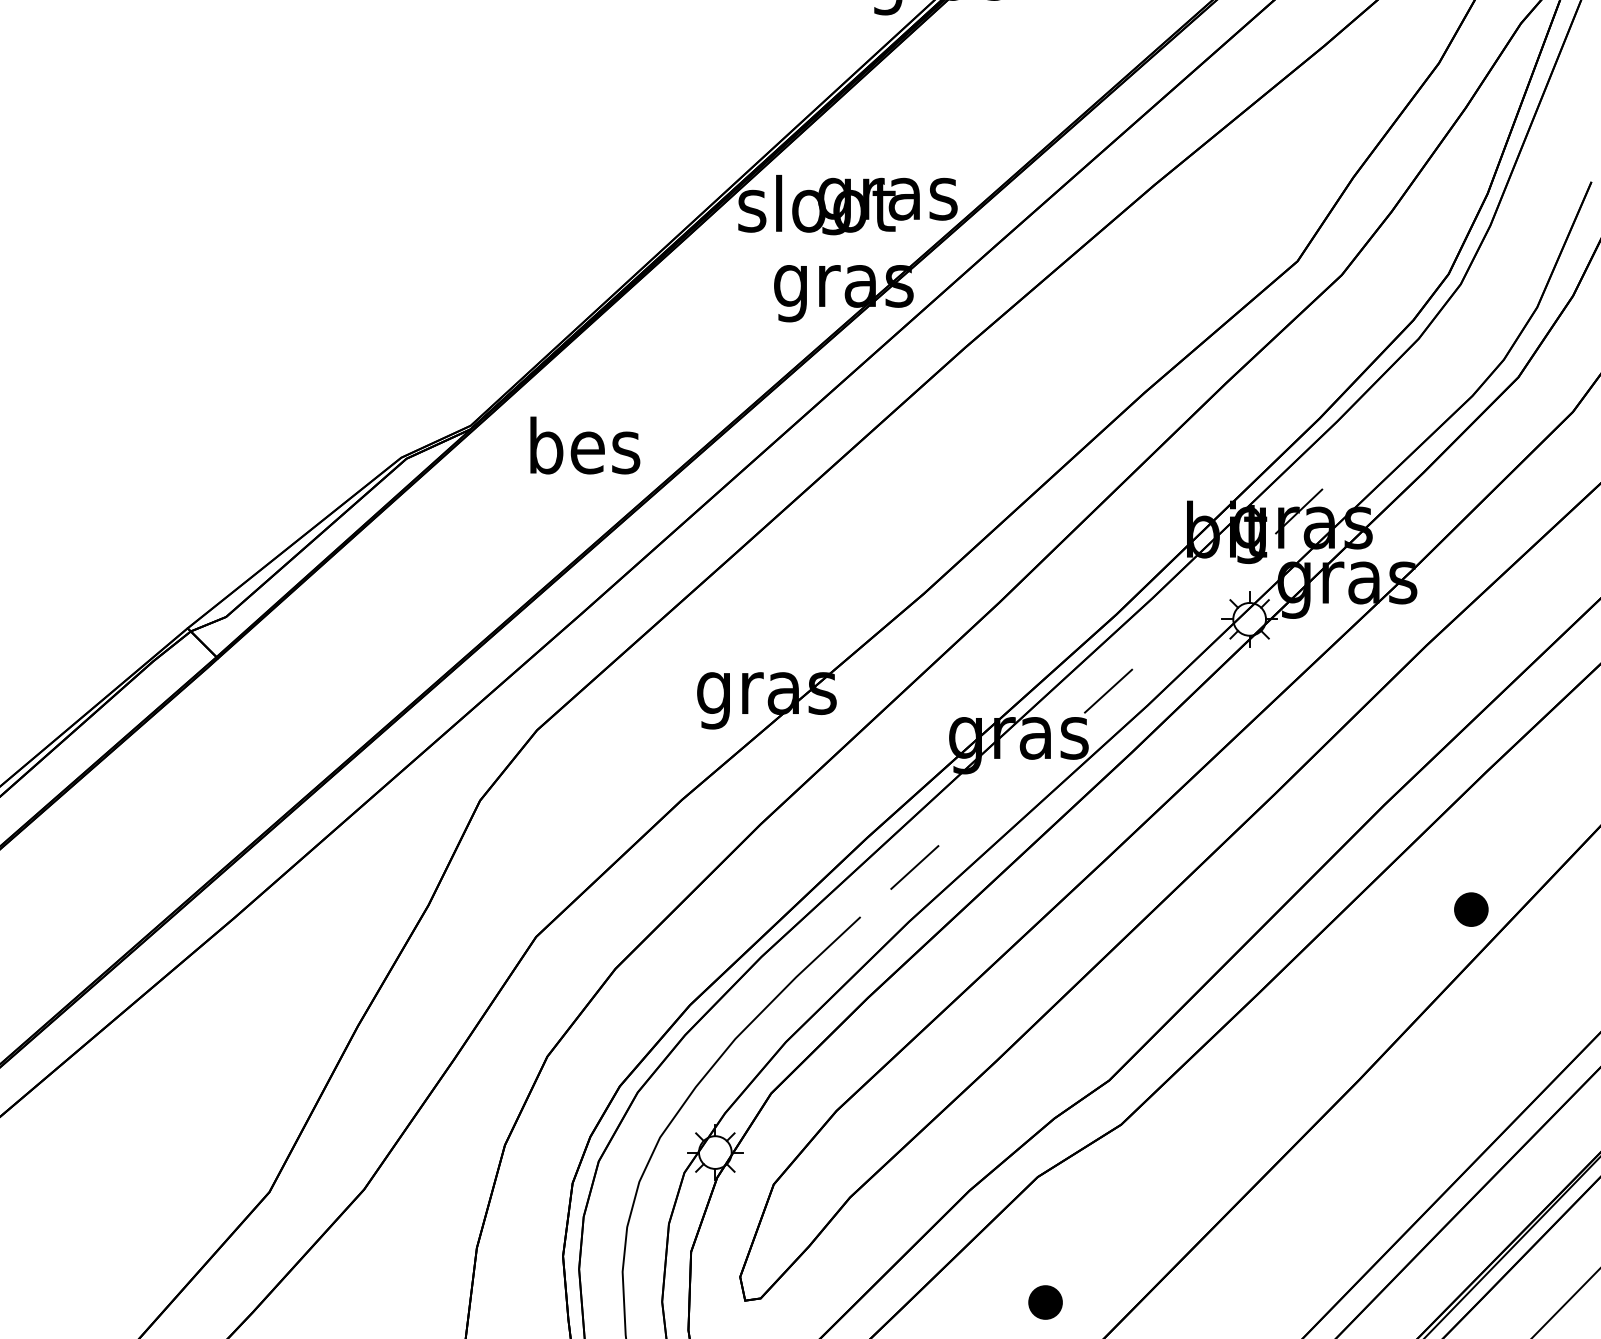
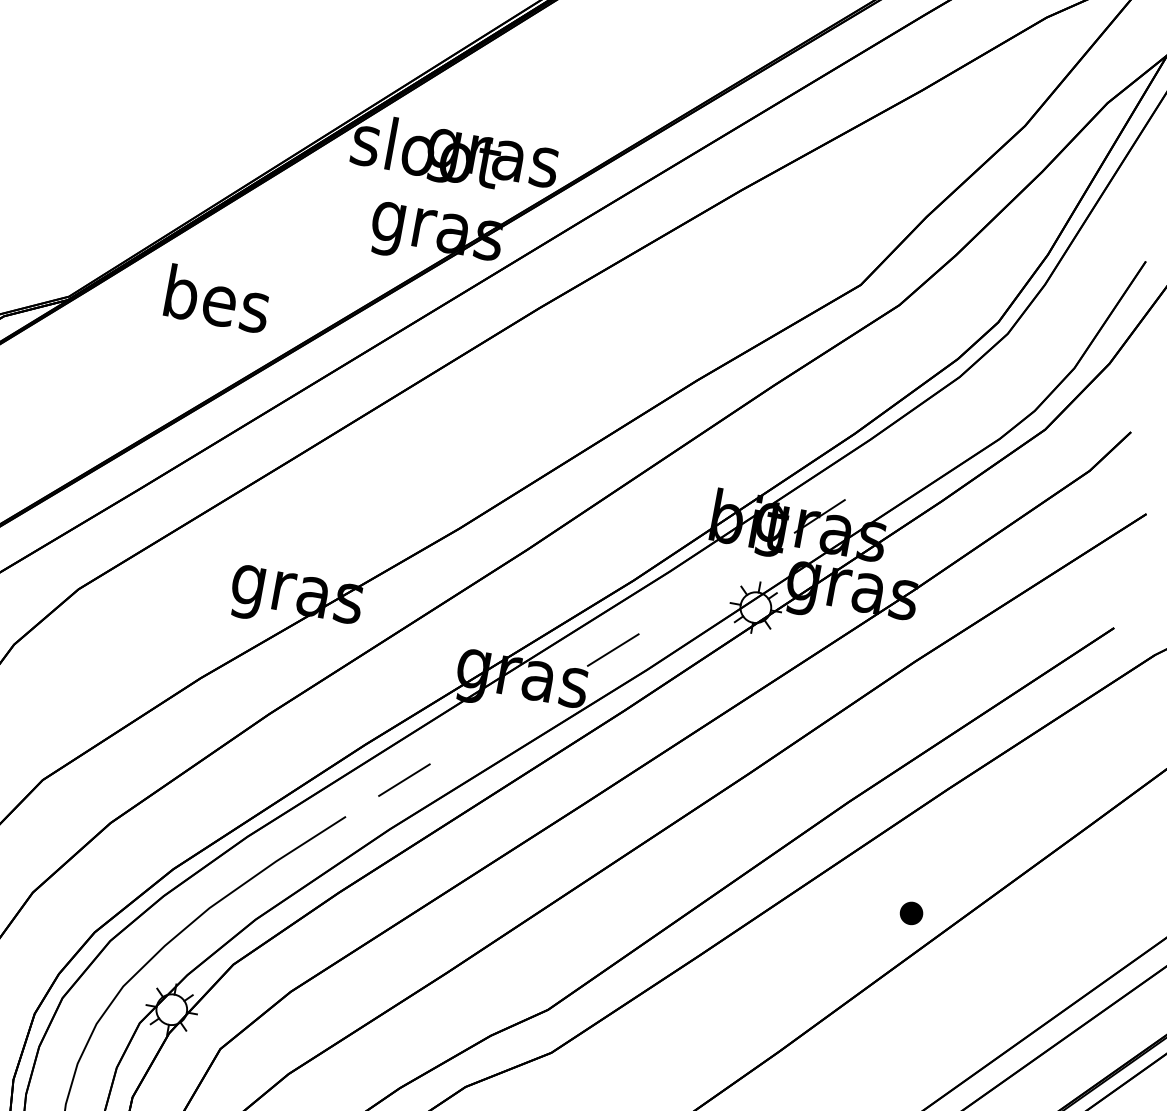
text: (585, 445) -> (218, 299), moved
part: (1471, 909) -> (911, 913), size x0.7

